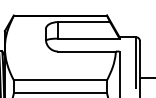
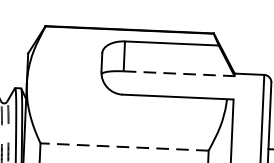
line: (88, 38) -> (178, 73), solid -> dashed
line: (60, 80) -> (124, 147), solid -> dashed

